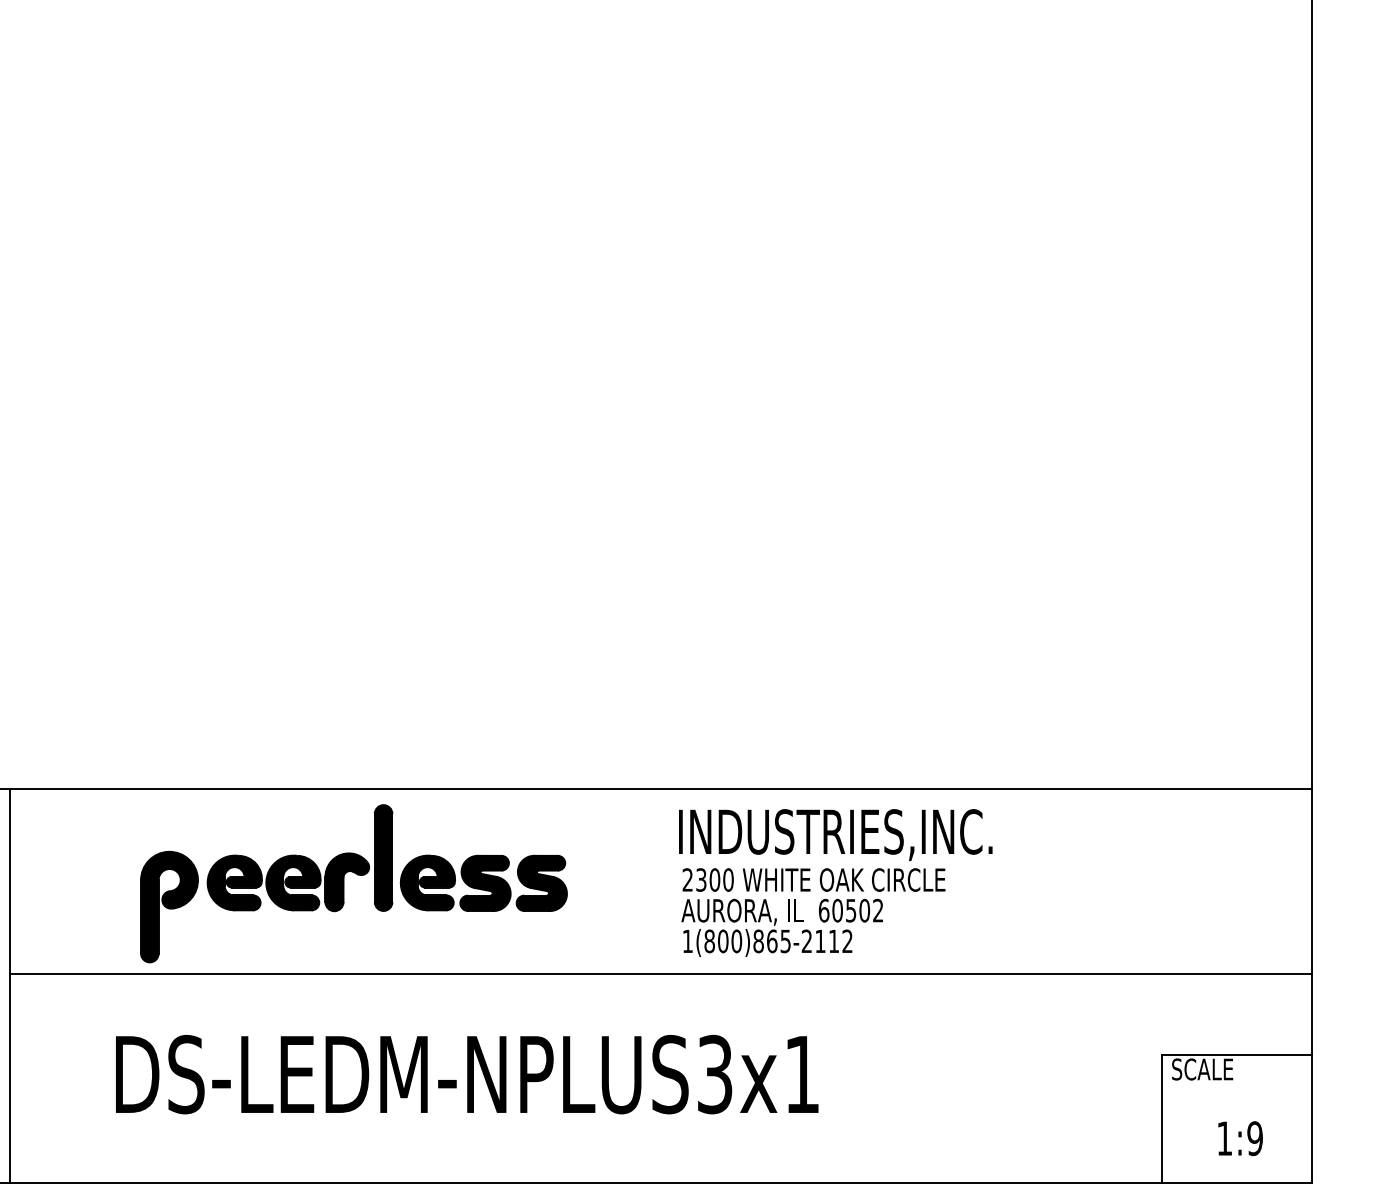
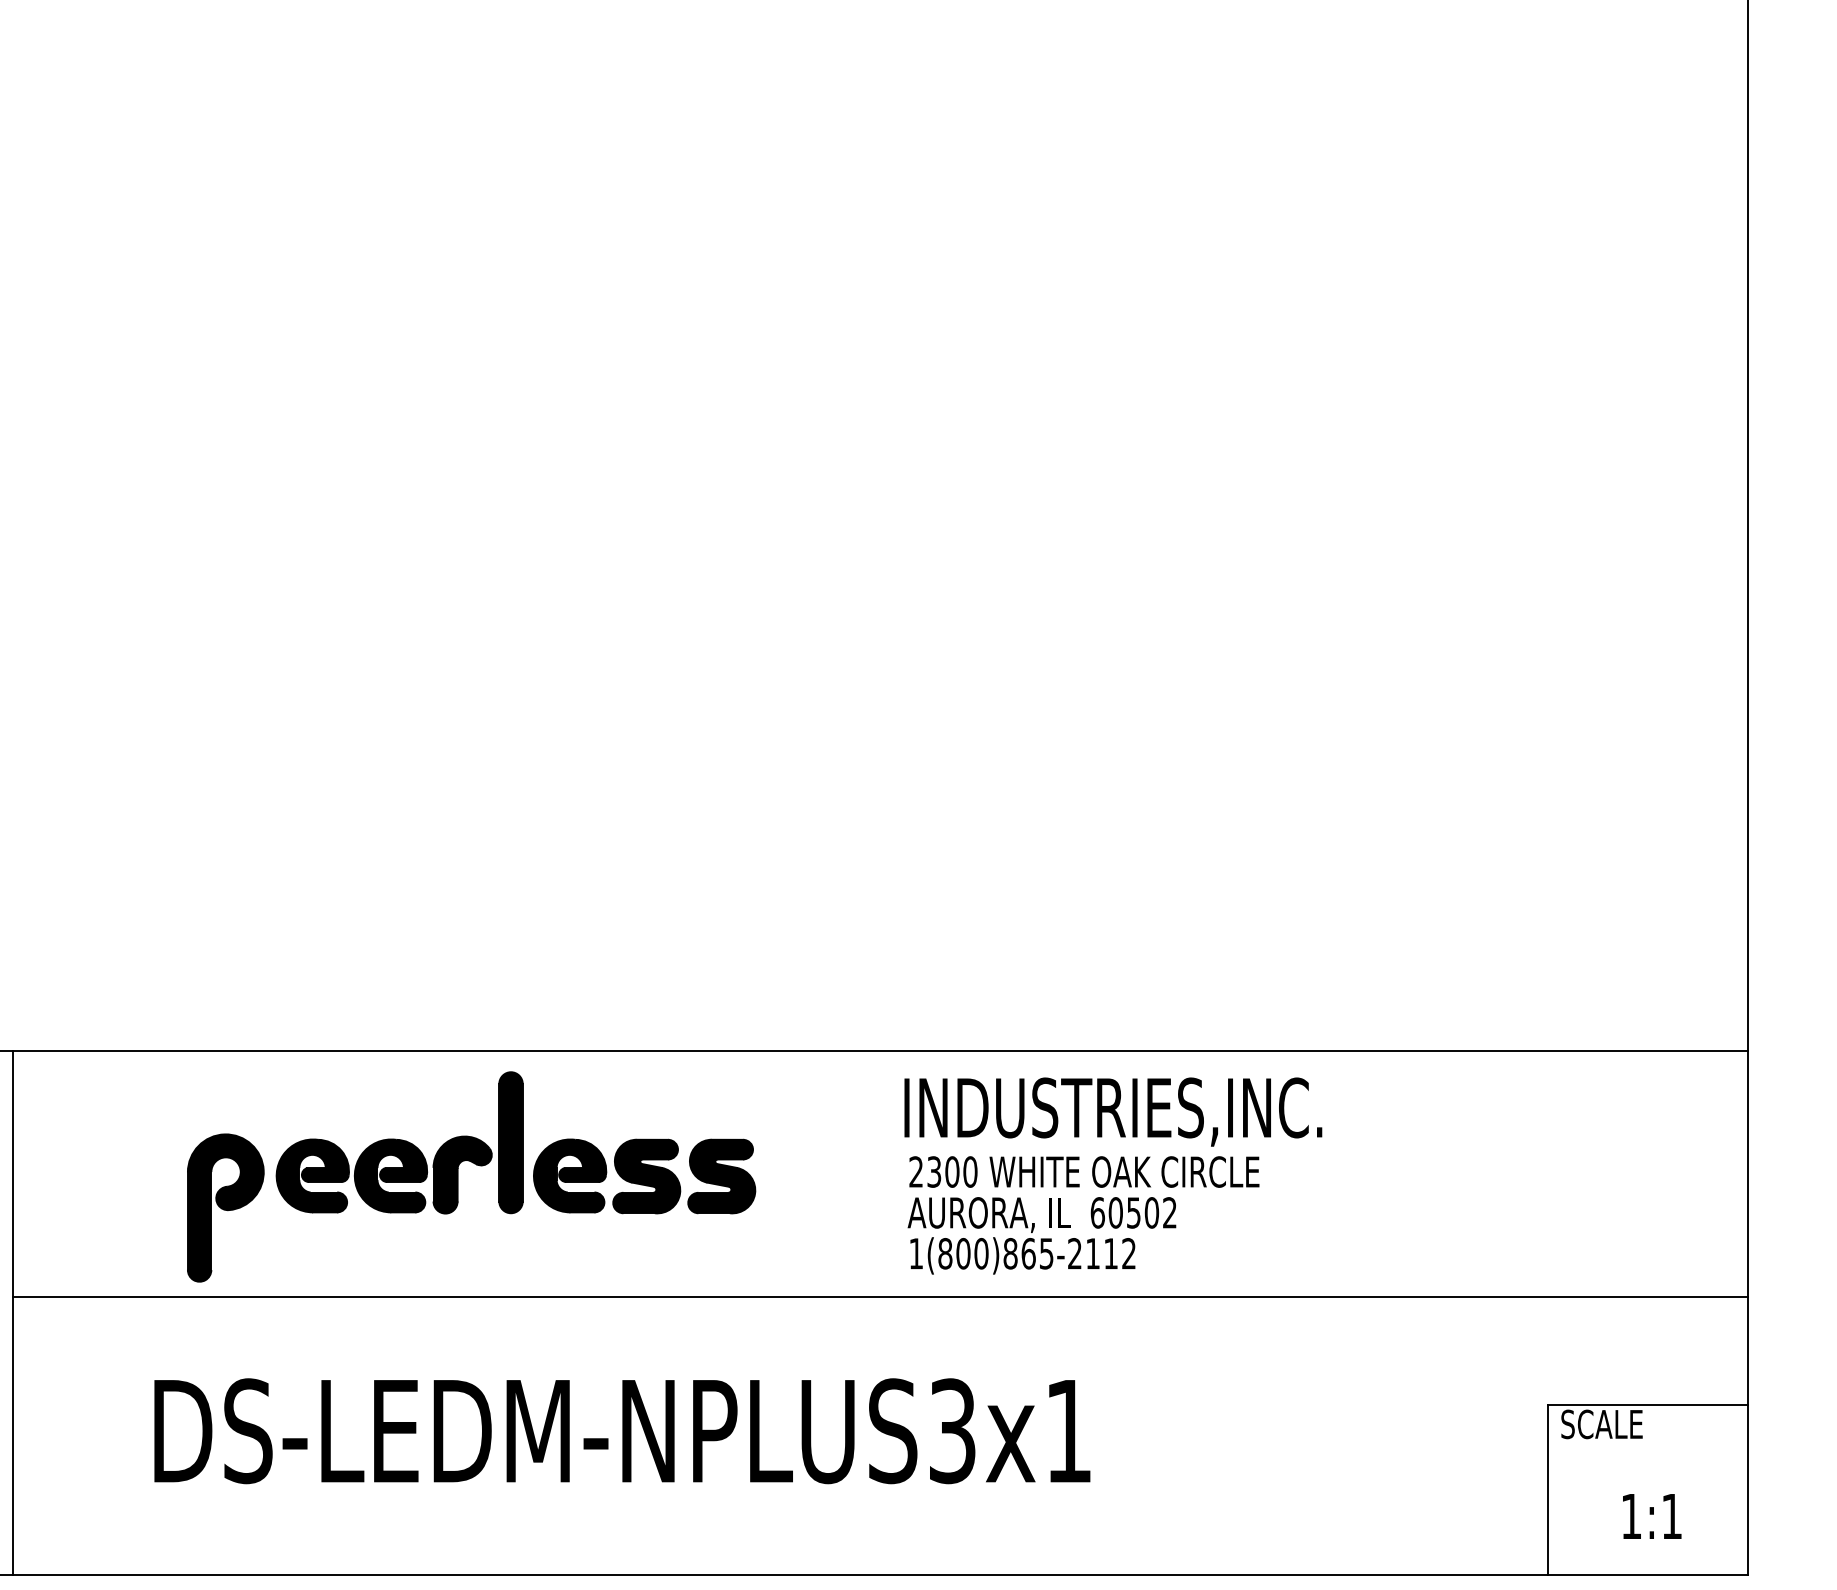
text: (1254, 1138) -> (1671, 1516), 1:9 -> 1:1

